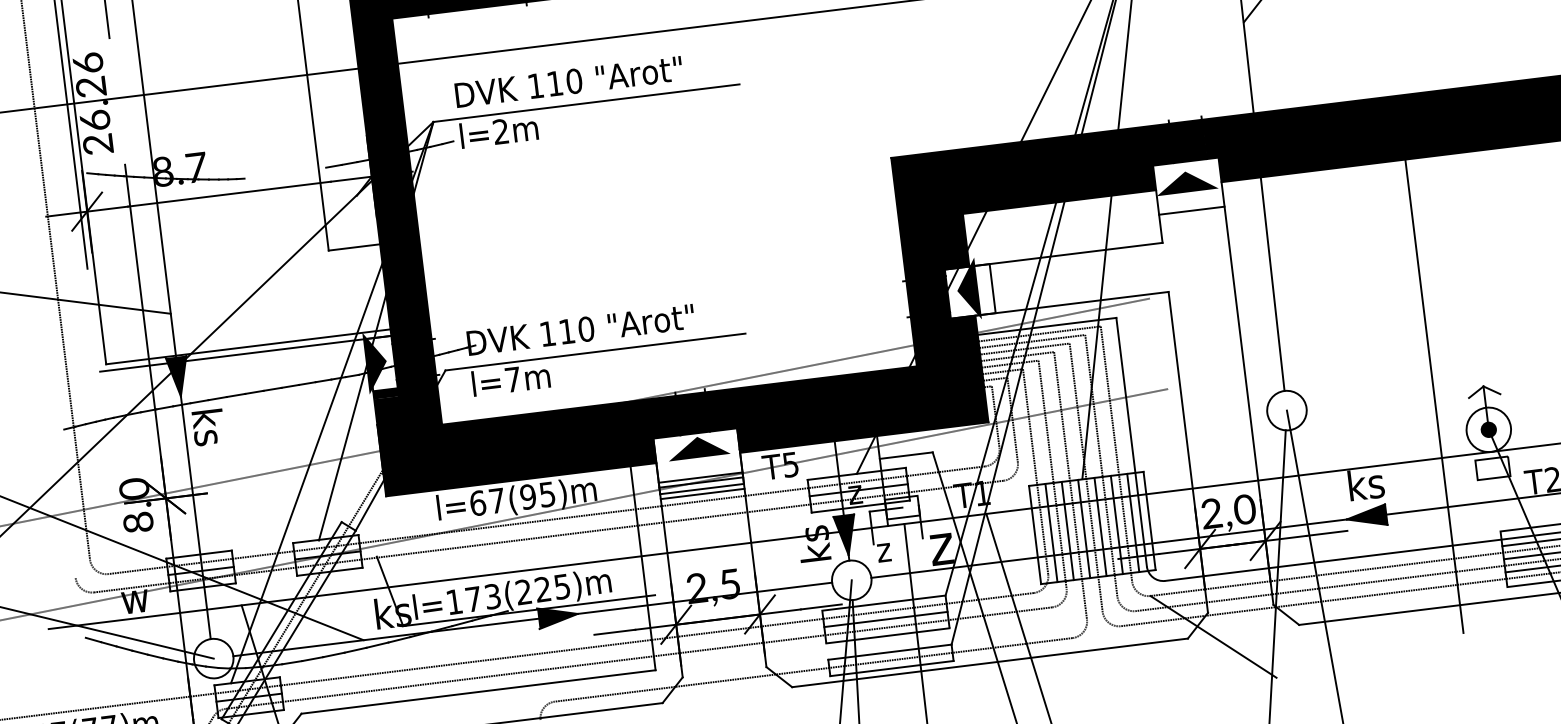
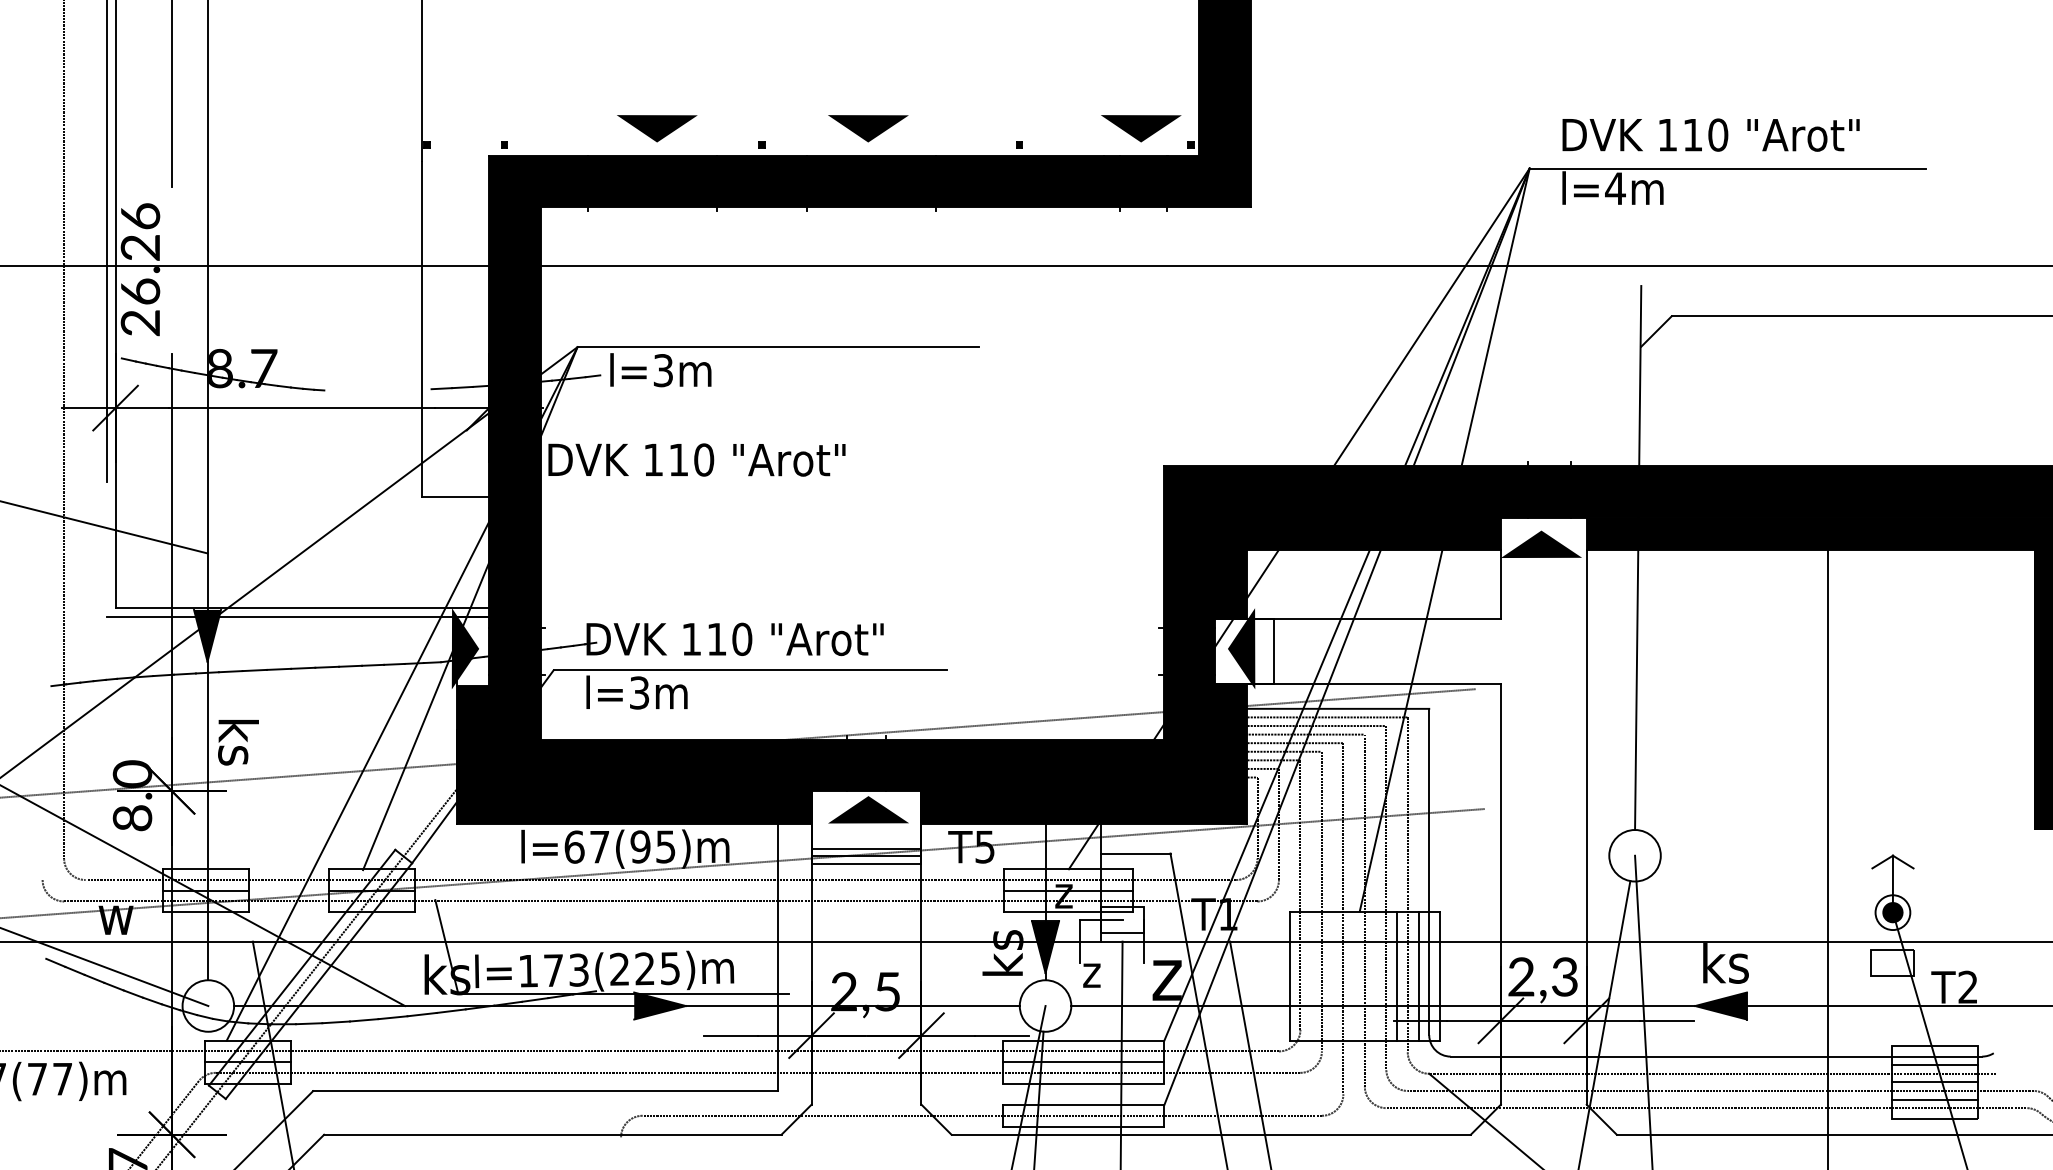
text: (568, 81) -> (696, 459), moved
text: (500, 131) -> (662, 370), l=2m -> l=3m
line: (1191, 210) -> (1543, 582), removed
text: (512, 379) -> (639, 692), l=7m -> l=3m
text: (208, 427) -> (238, 742), moved
circle: (1488, 429) -> (1892, 912), size x0.6
line: (702, 493) -> (866, 870), removed
text: (1244, 509) -> (1564, 976), 2,0 -> 2,3
line: (1100, 526) -> (1375, 976), removed
line: (1084, 528) -> (1354, 976), removed
line: (1067, 530) -> (1332, 976), removed
line: (1051, 532) -> (1311, 976), removed

